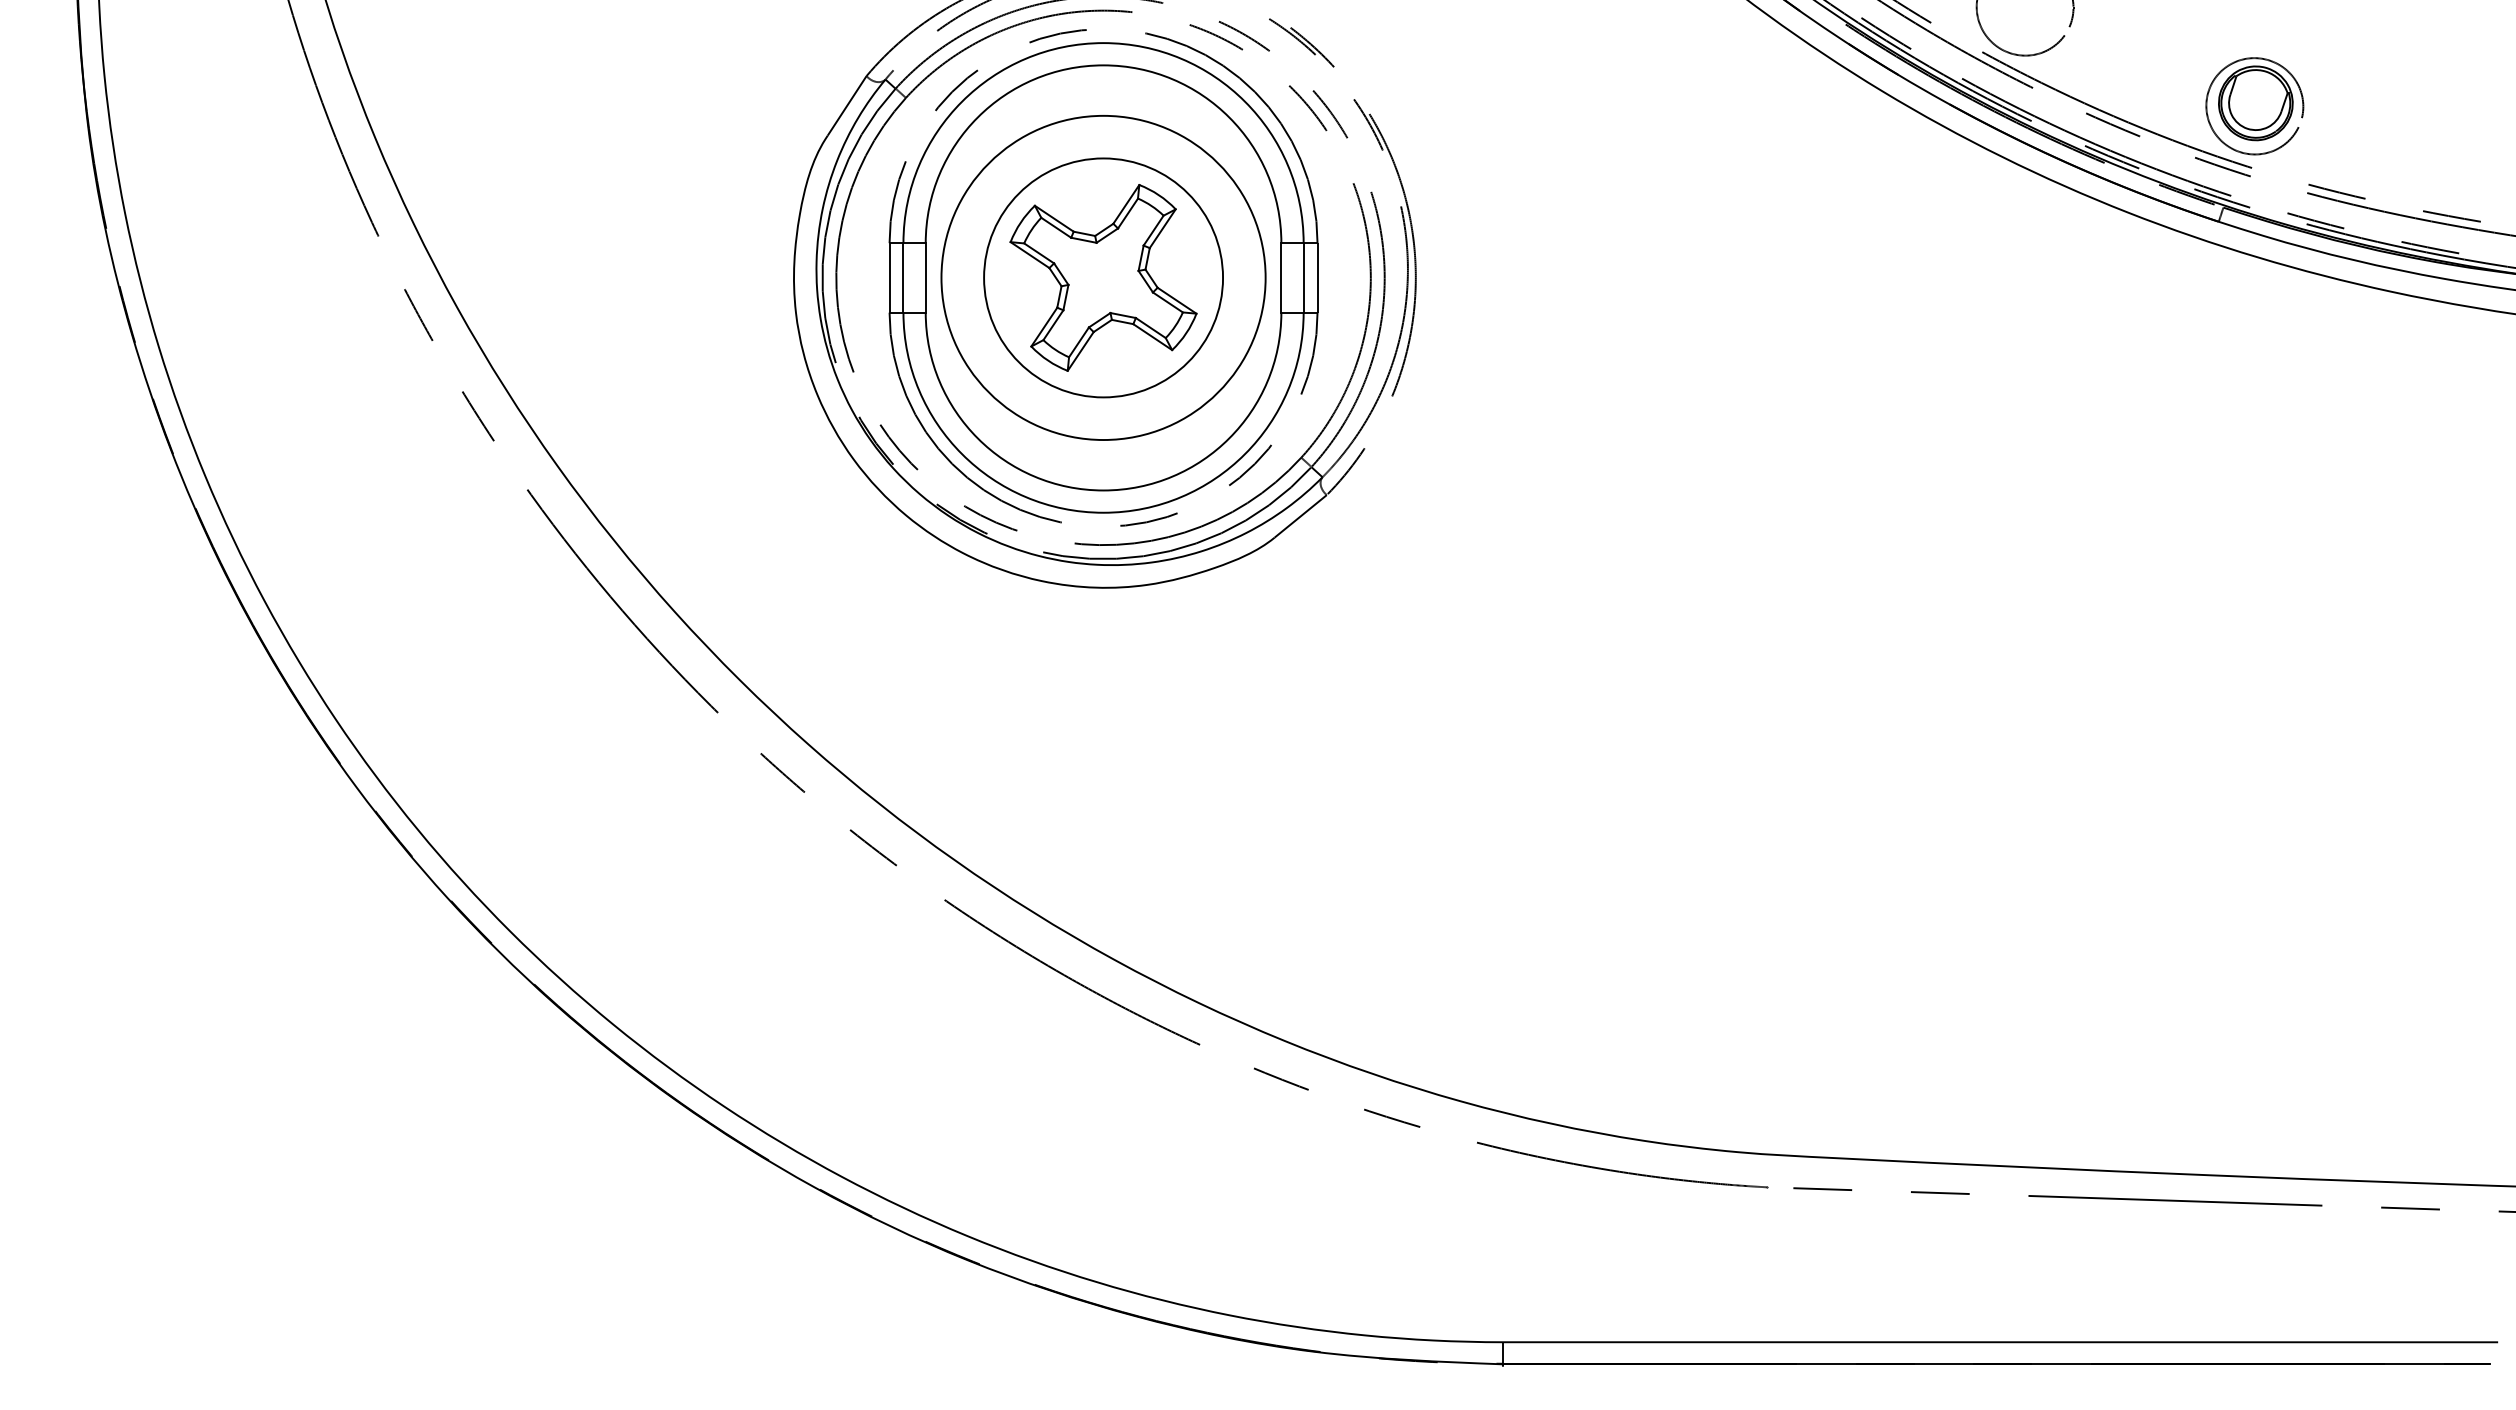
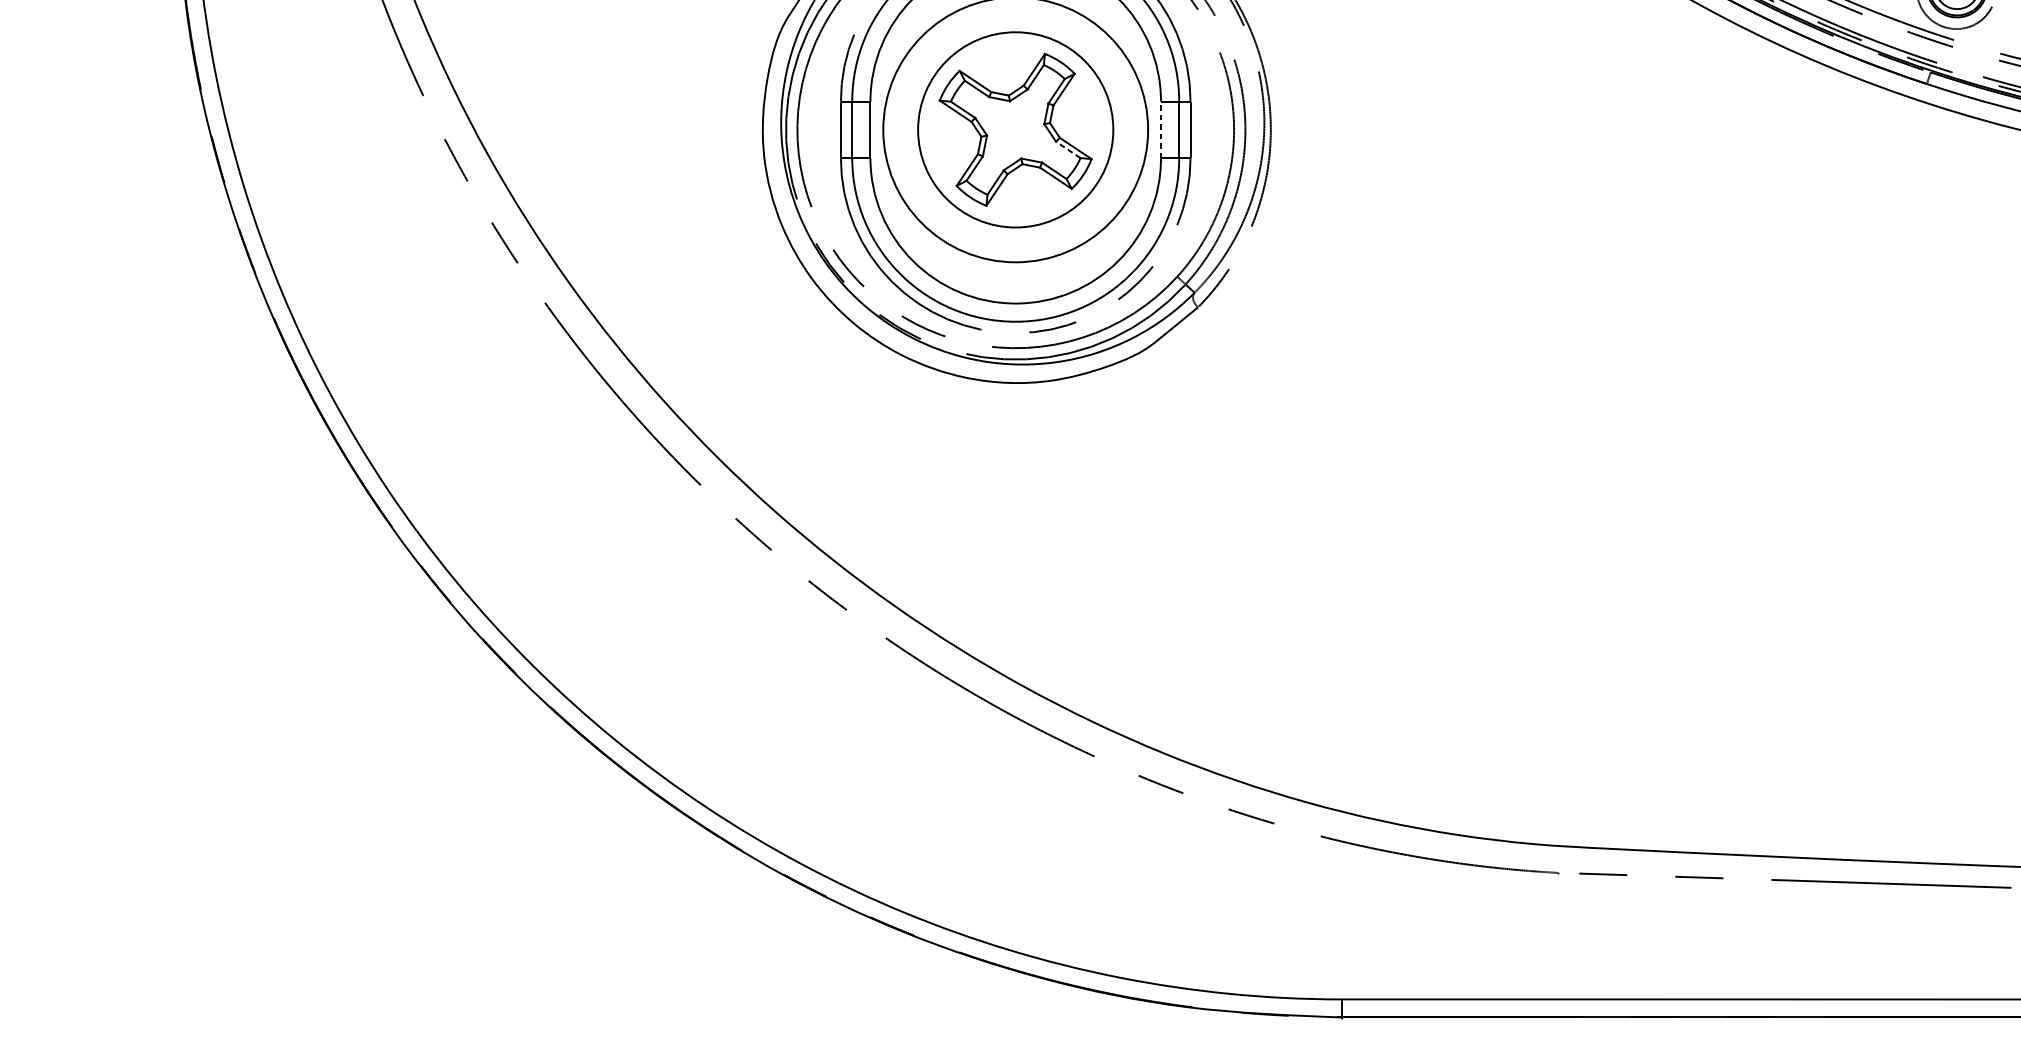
line: (1281, 277) -> (1161, 129), solid -> dashed
line: (1167, 302) -> (1067, 149), solid -> dashed

